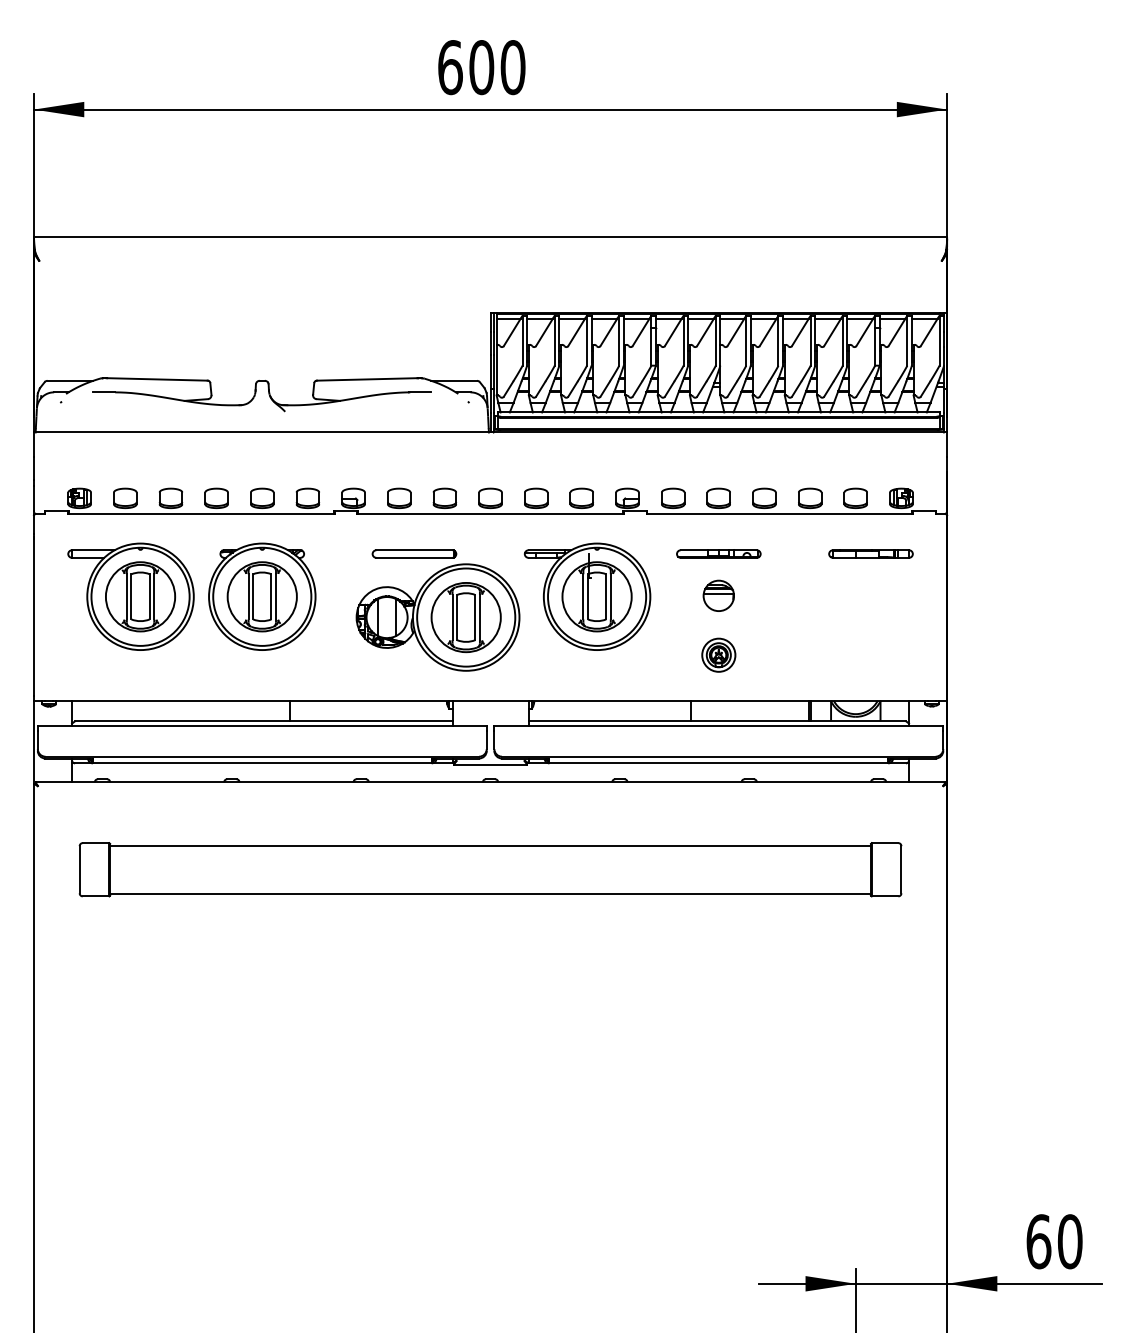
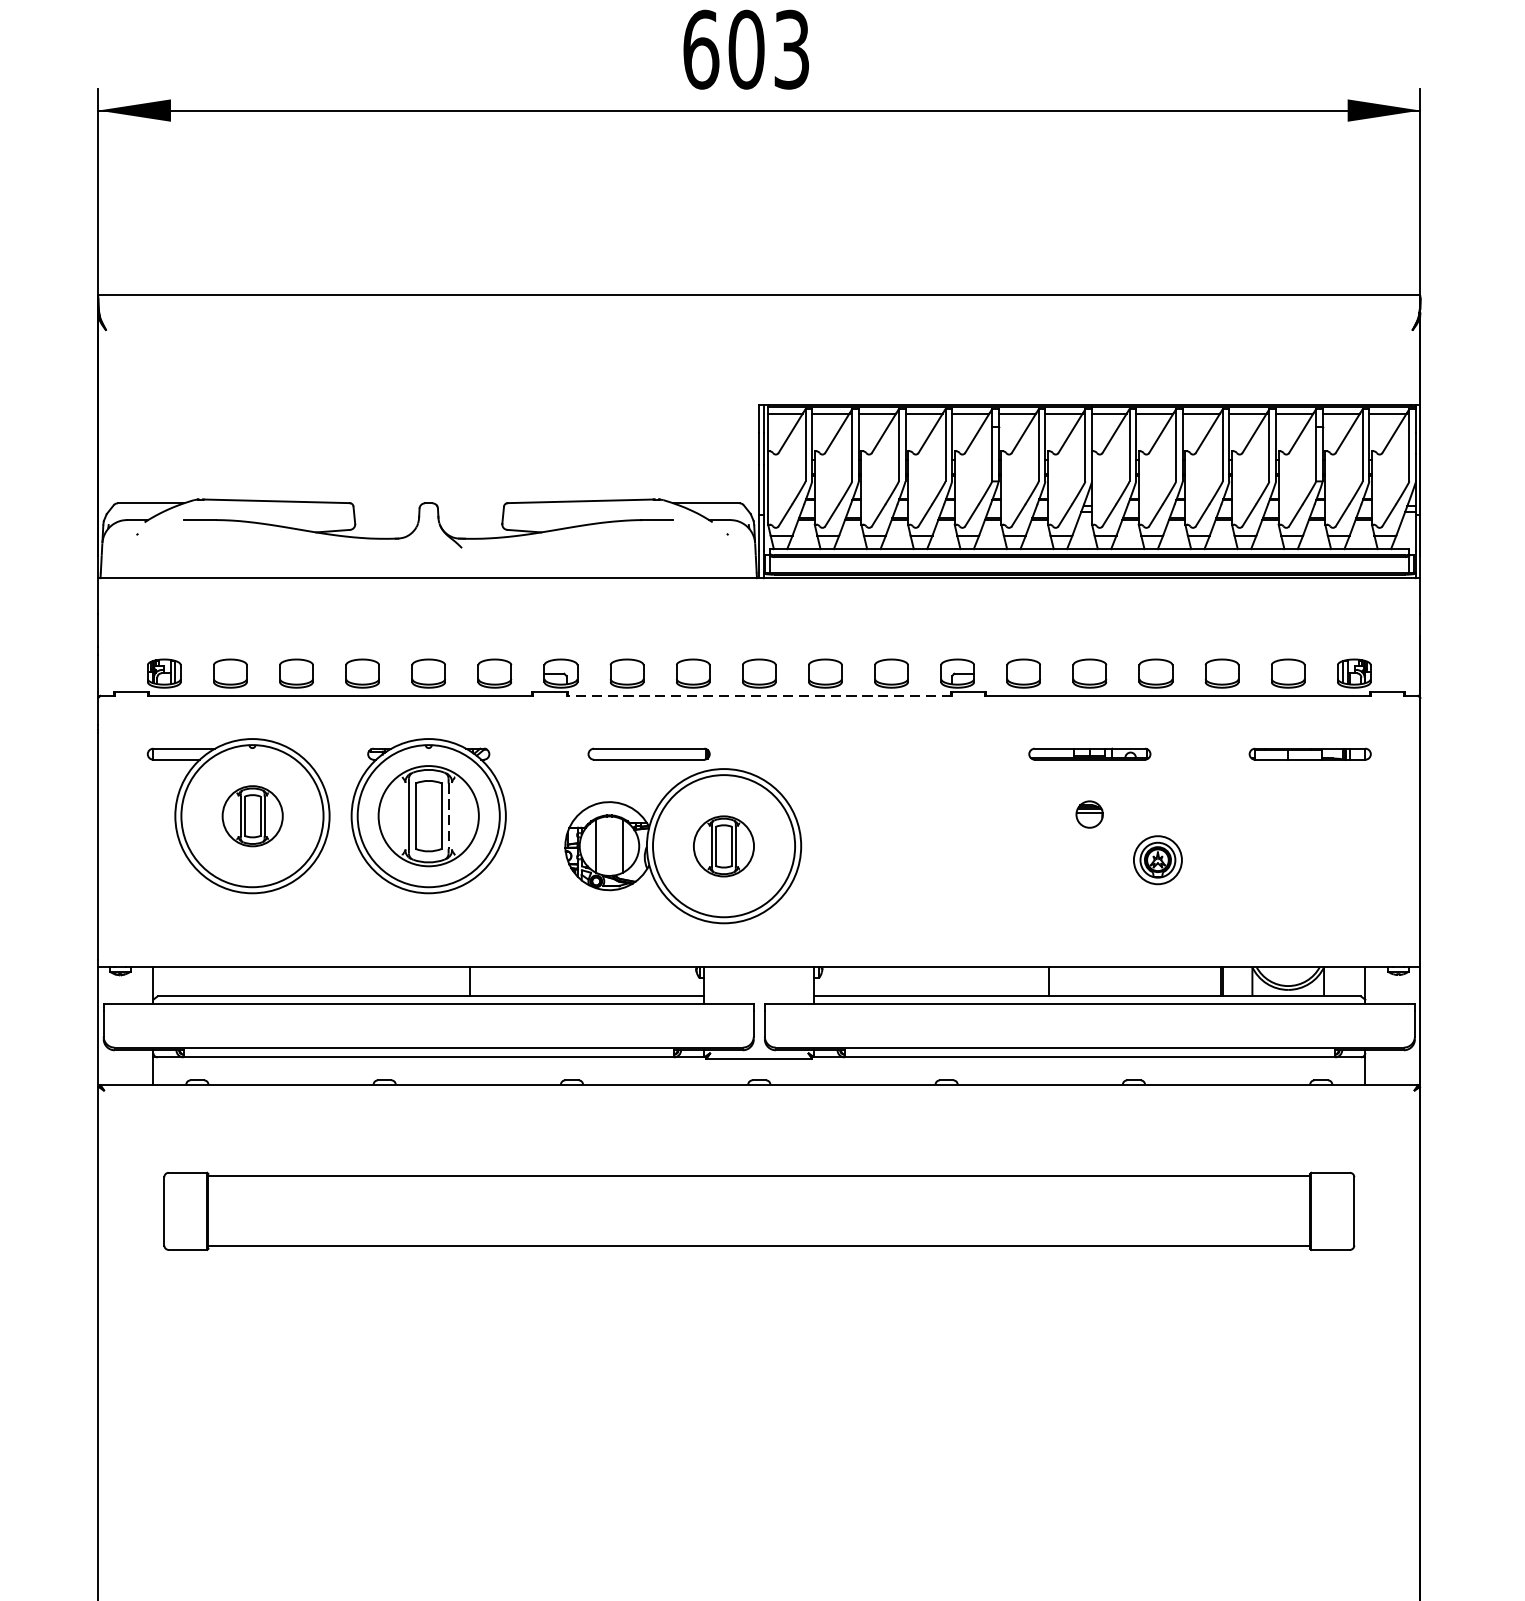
text: (512, 67) -> (791, 49), 600 -> 603
line: (490, 513) -> (759, 695), solid -> dashed
part: (718, 595) -> (1089, 814), size x0.6
part: (140, 596) -> (252, 815), size x0.6
line: (275, 596) -> (447, 815), solid -> dashed
part: (587, 596) -> (899, 815), removed
part: (465, 617) -> (723, 846), size x0.6
part: (718, 654) -> (1157, 859), moved

